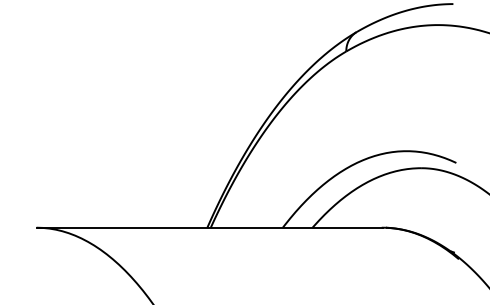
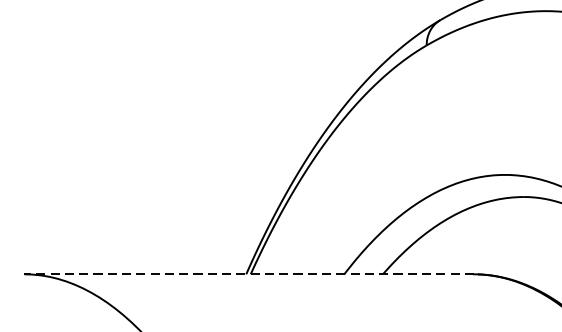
line: (209, 227) -> (249, 274), solid -> dashed

